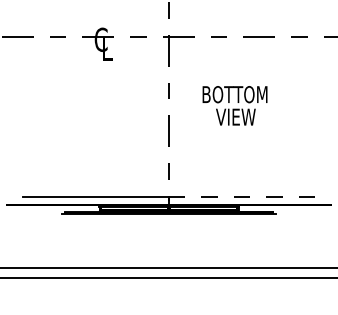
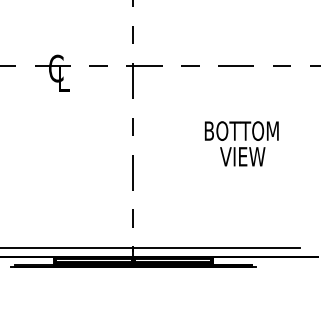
text: (234, 105) -> (241, 143), moved
line: (242, 197) -> (217, 248), dashed -> solid

